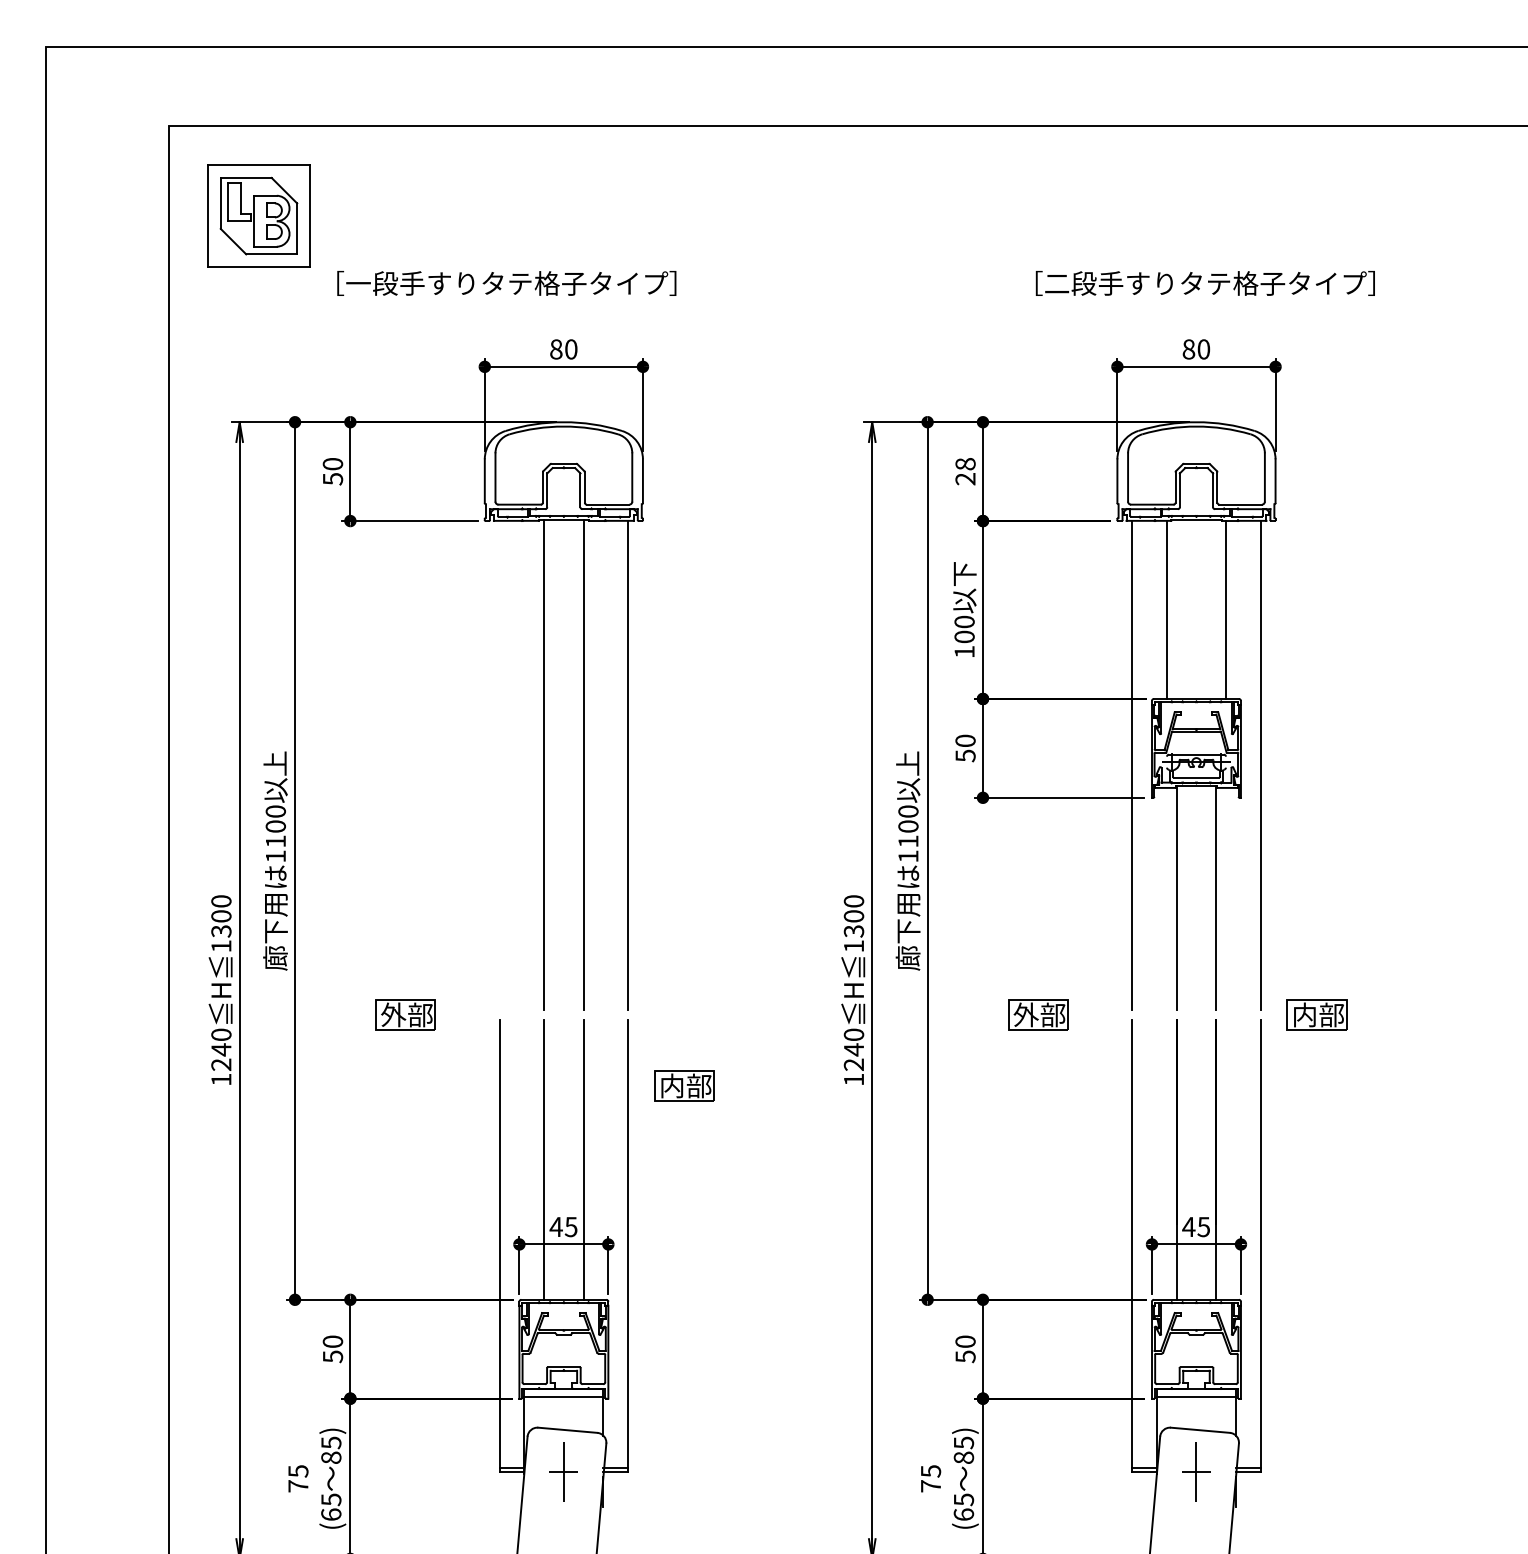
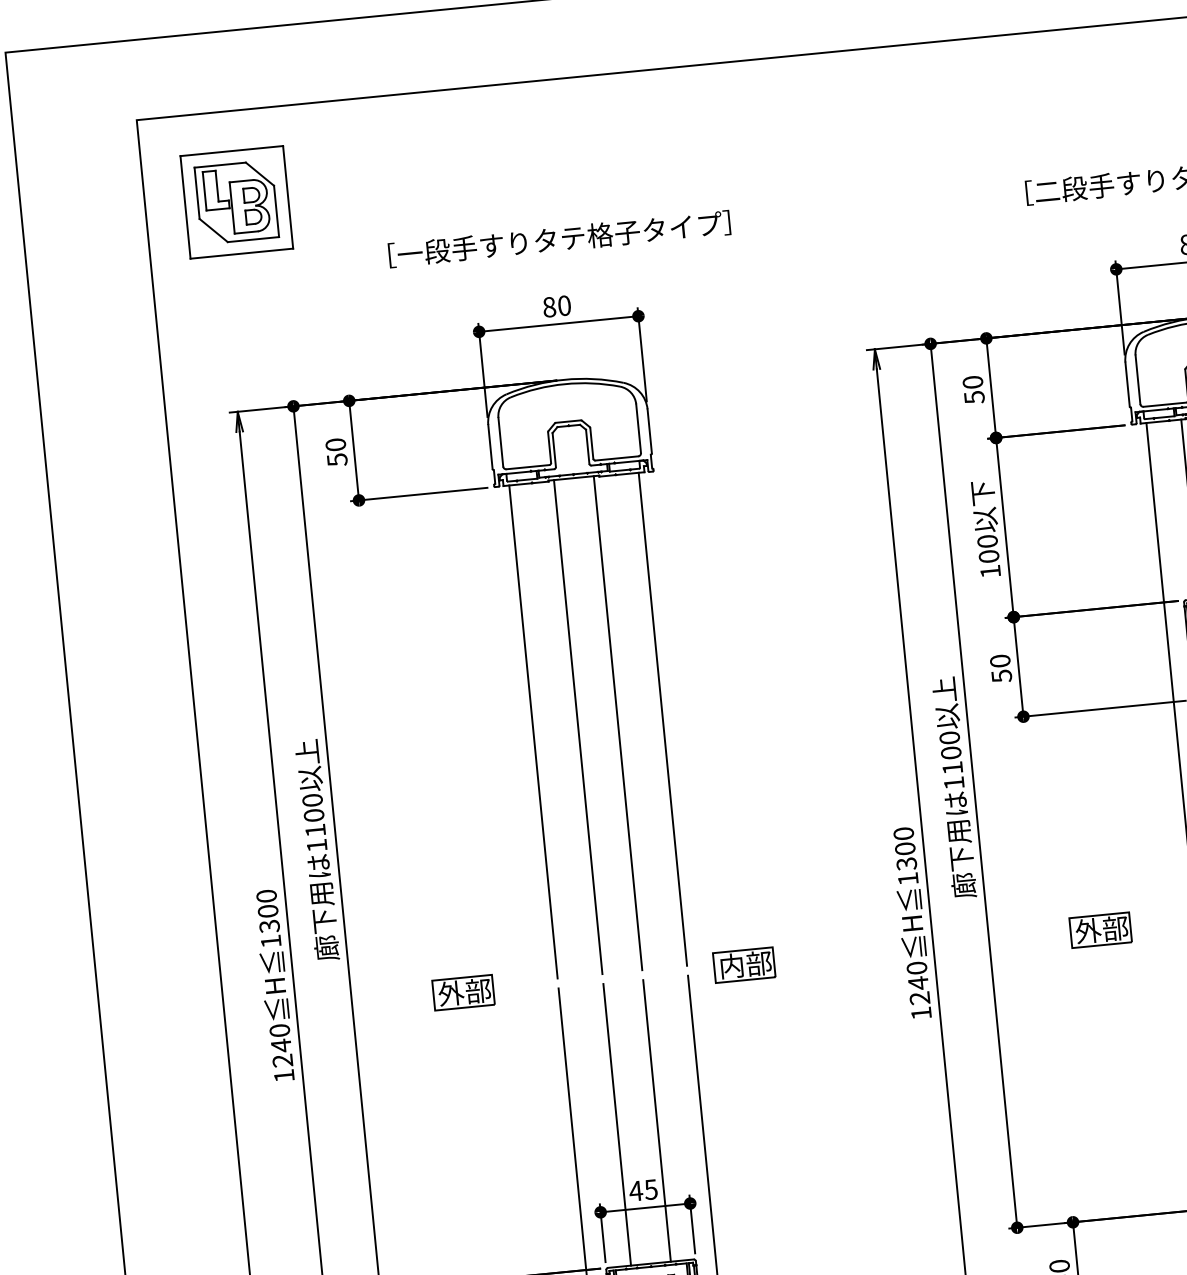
text: (506, 283) -> (559, 239), moved
text: (965, 471) -> (973, 389), 28 -> 50
line: (499, 765) -> (533, 731), added
part: (684, 1085) -> (744, 964), moved

